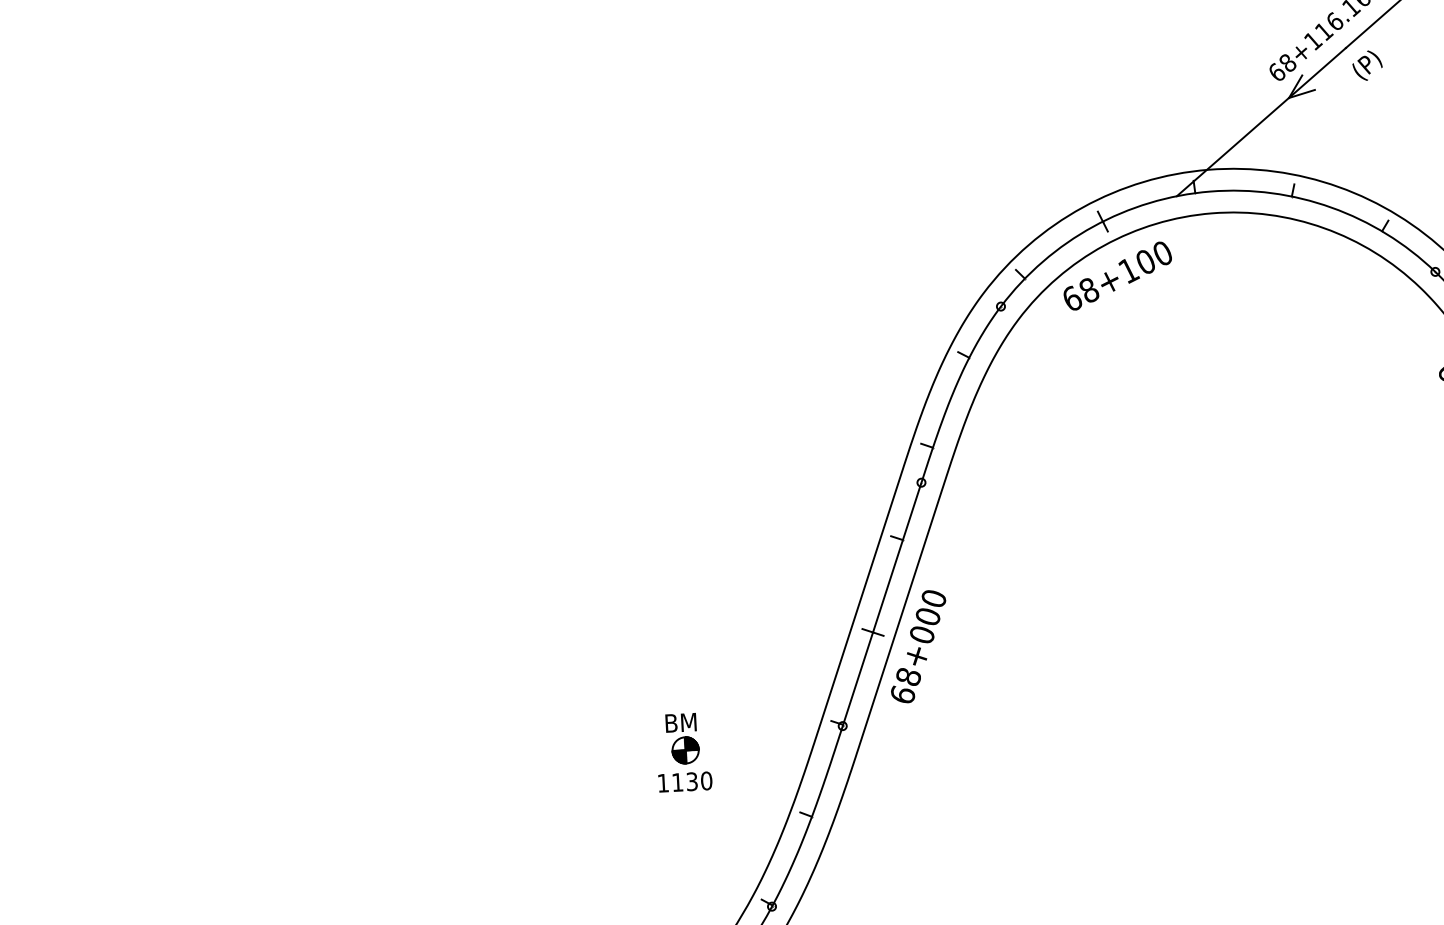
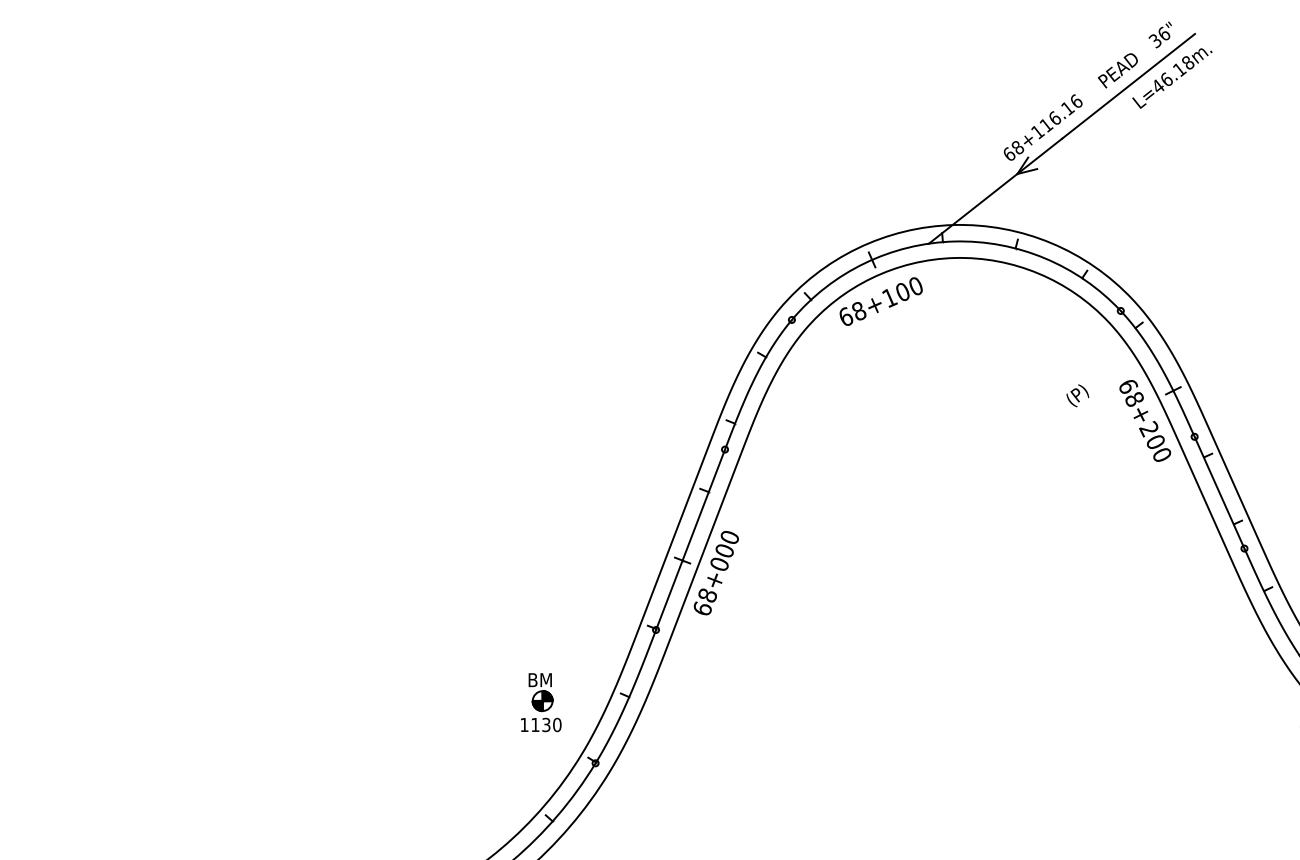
text: (1367, 65) -> (1077, 395), moved
part: (684, 752) -> (541, 702), moved

